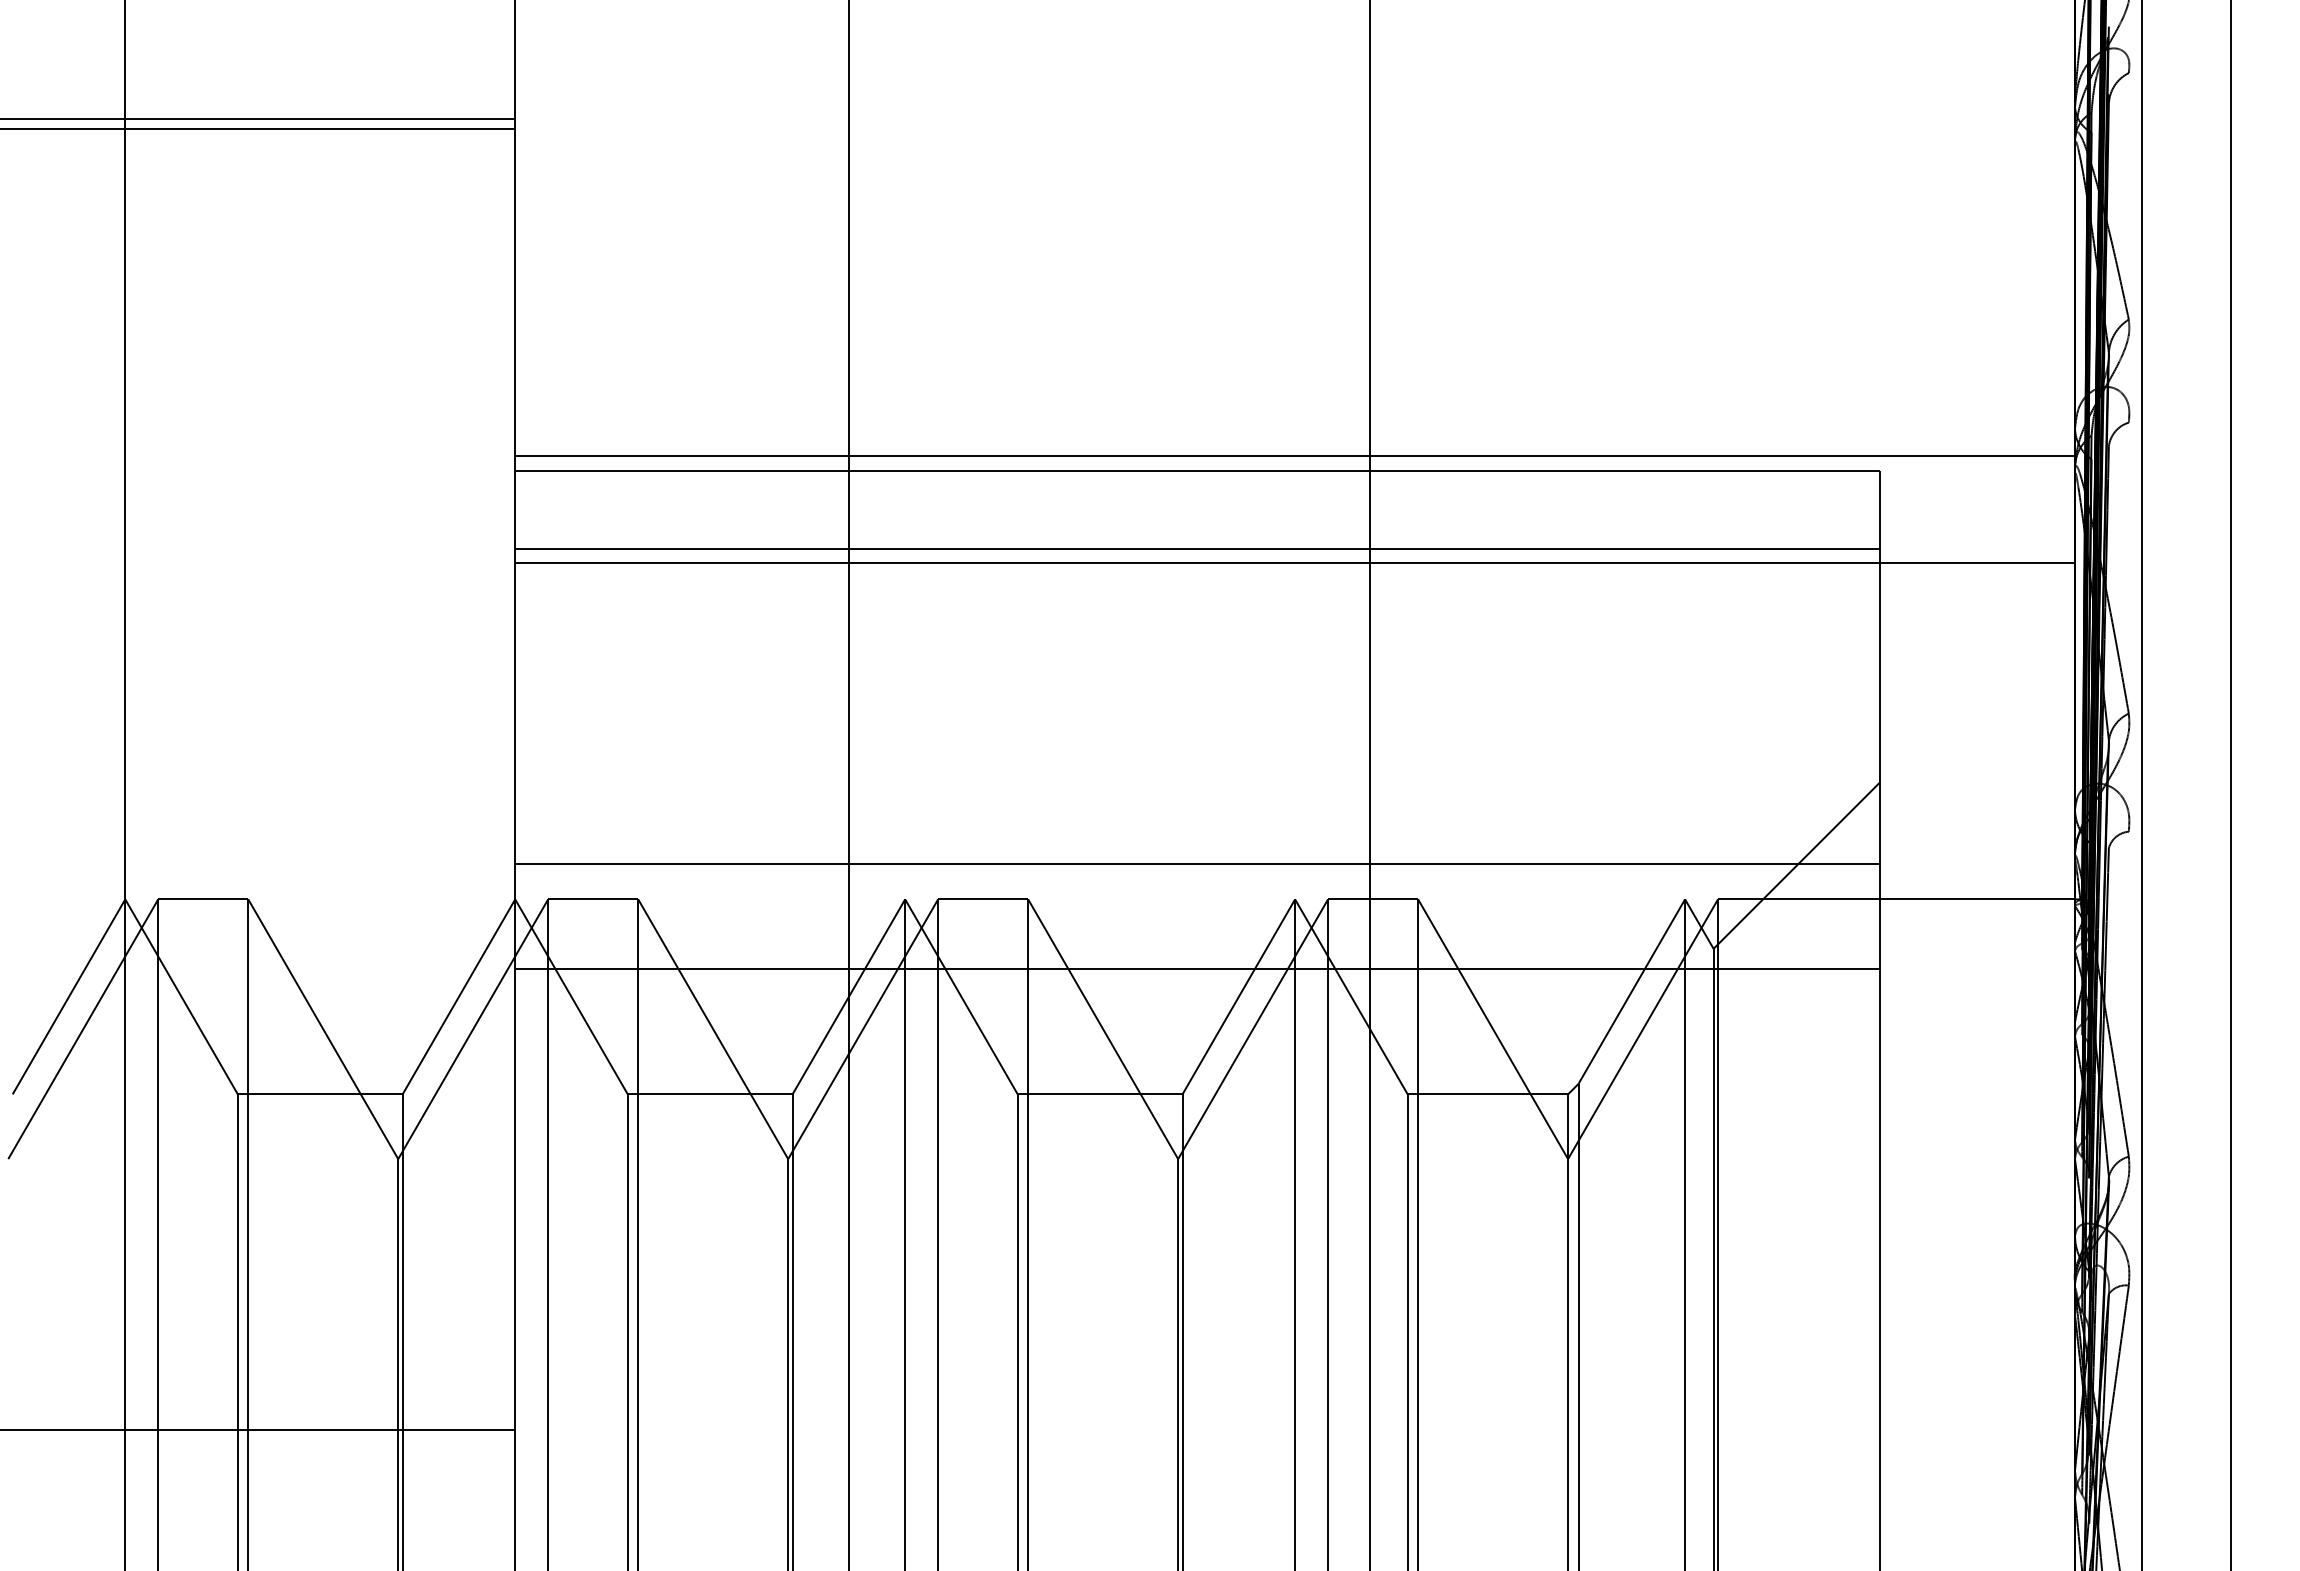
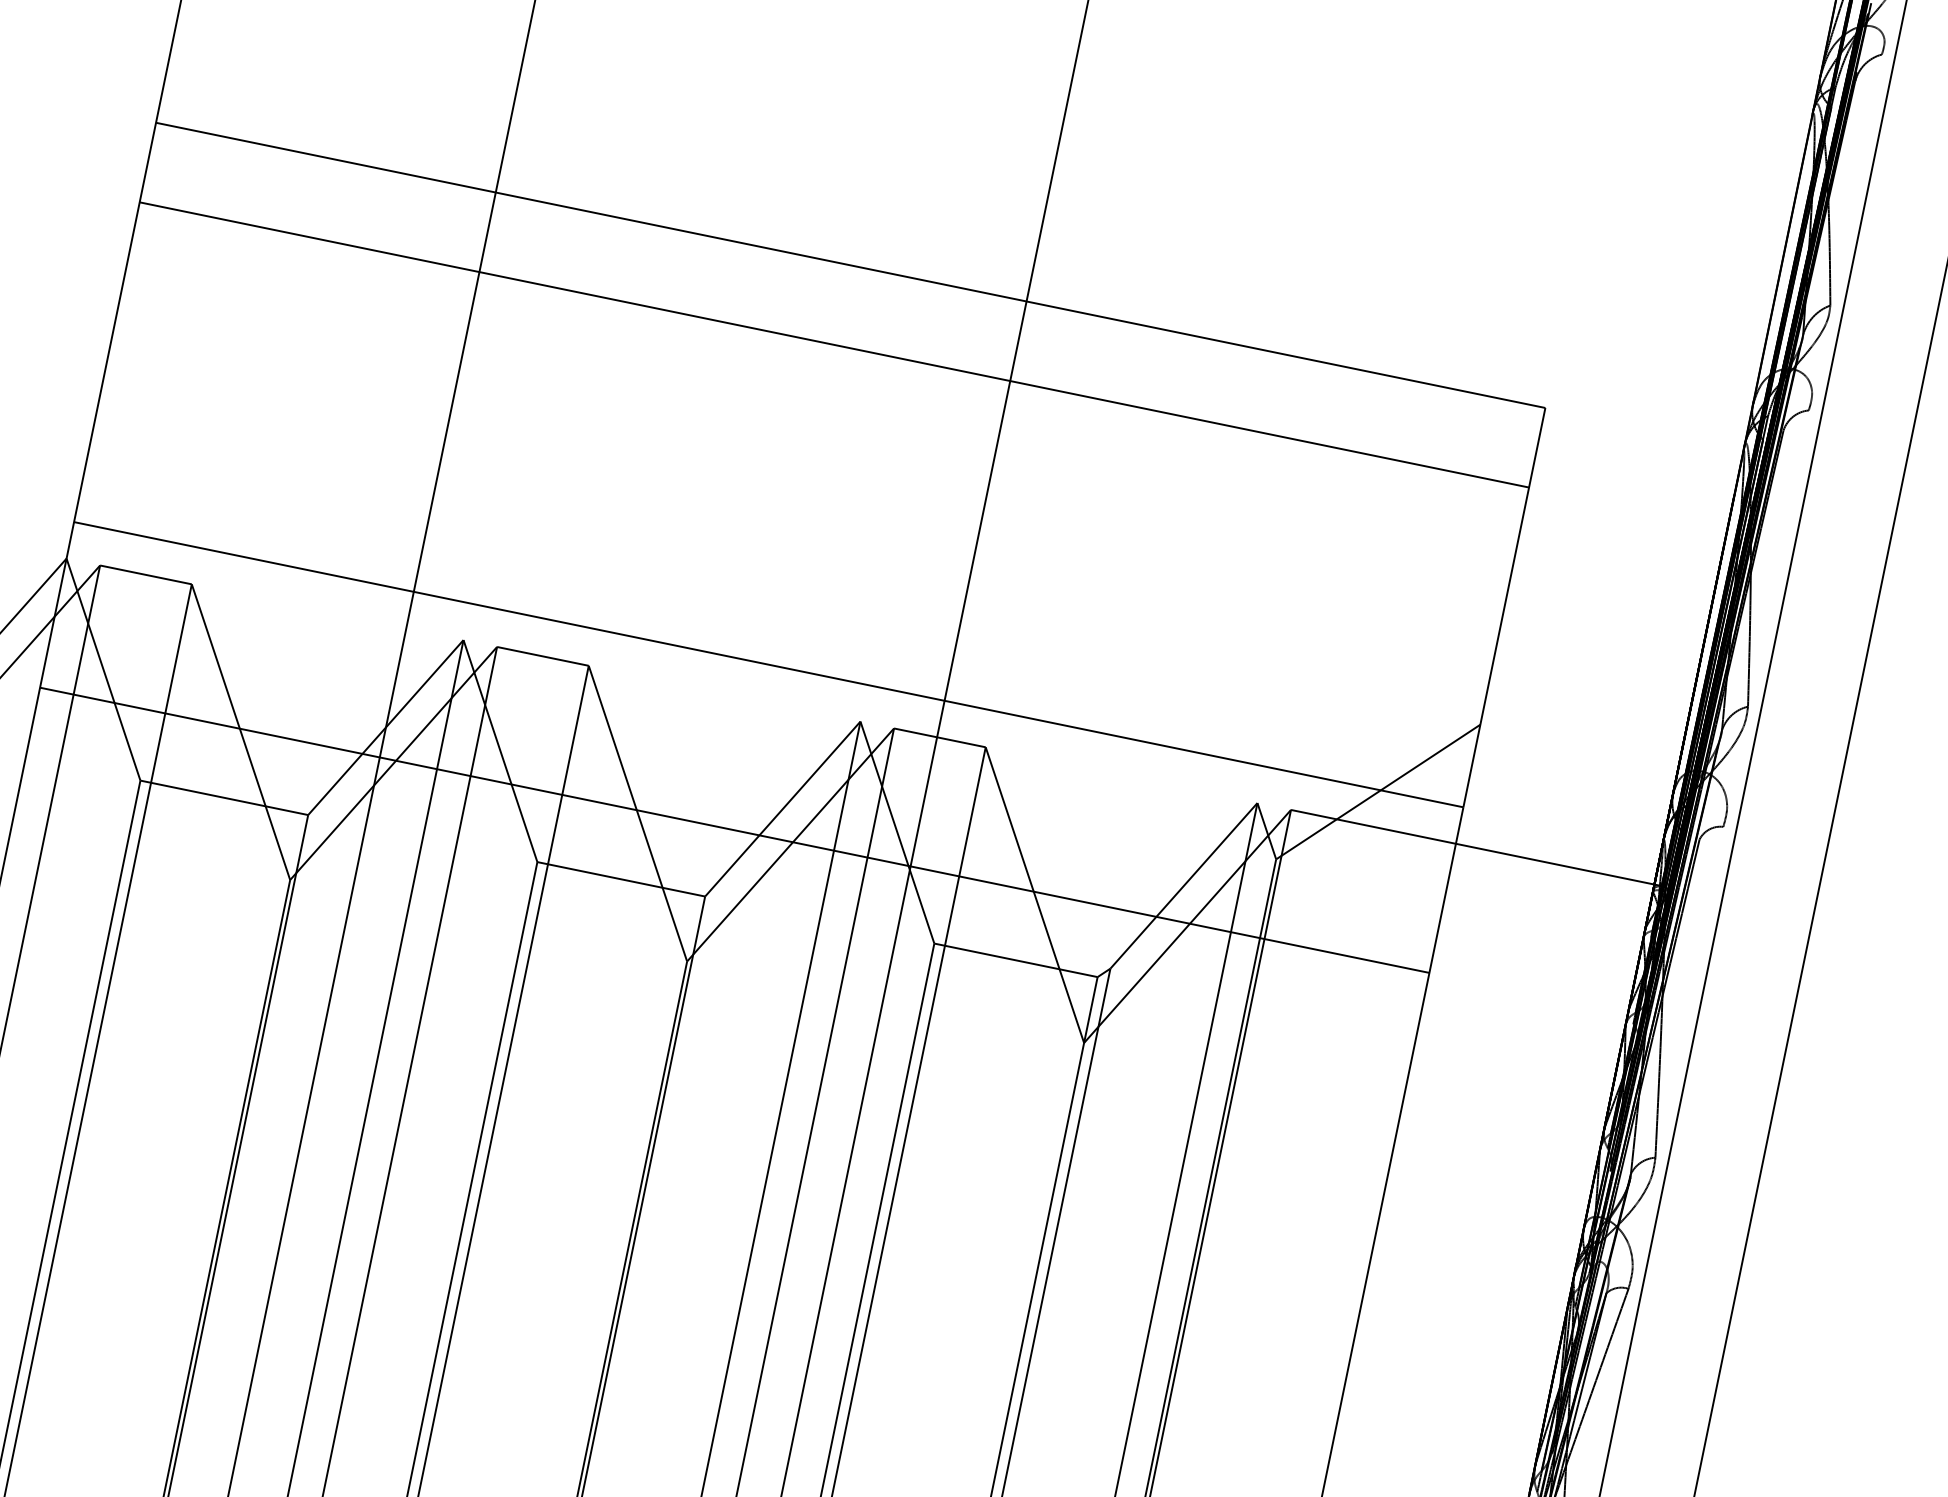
line: (1295, 456) -> (953, 270), removed
line: (1295, 563) -> (931, 379), removed
line: (1197, 969) -> (734, 830), moved

